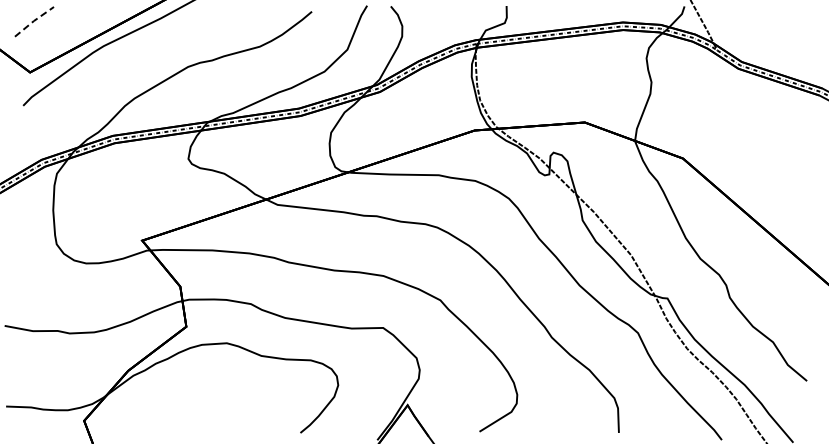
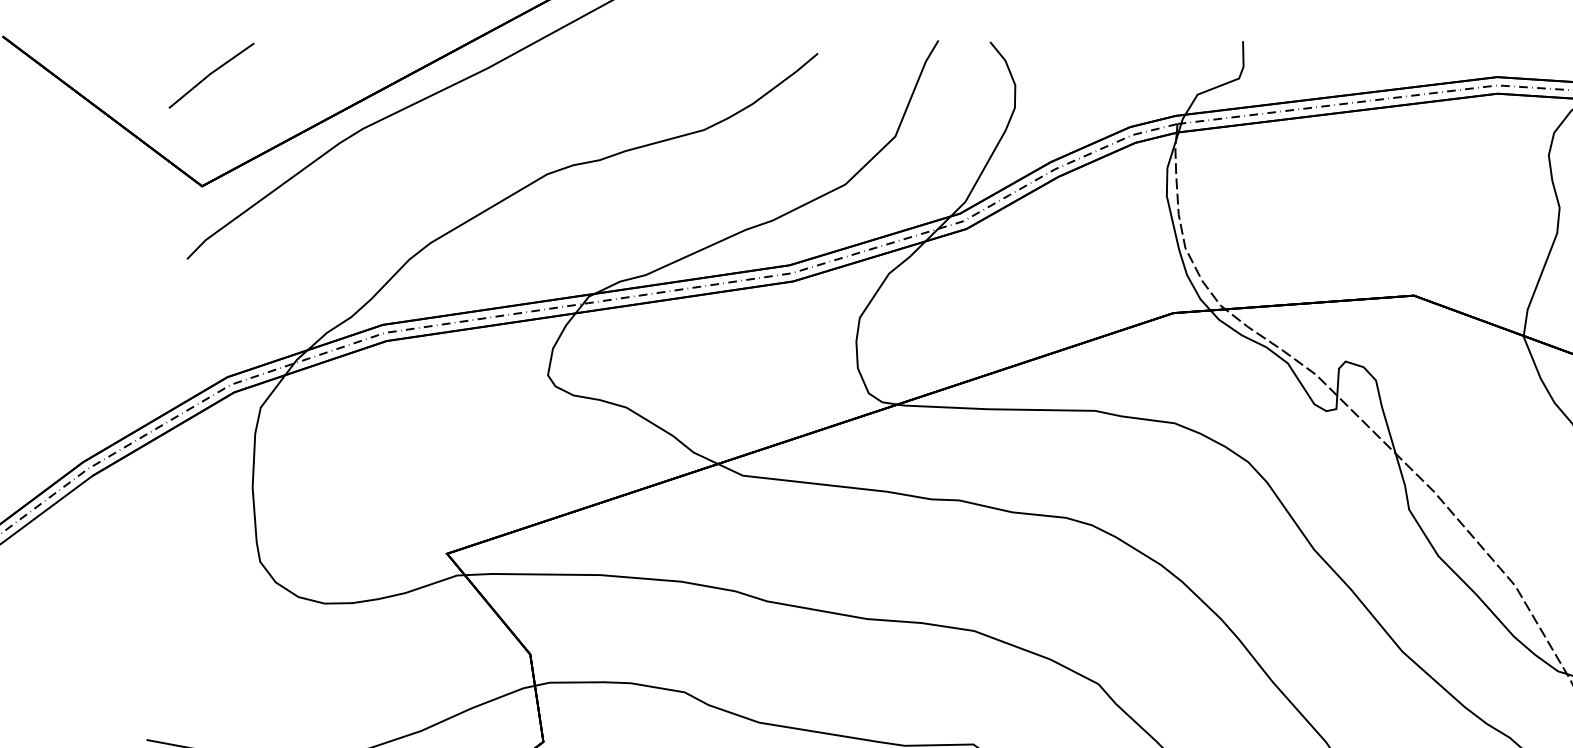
line: (33, 21) -> (209, 74), dashed -> solid

